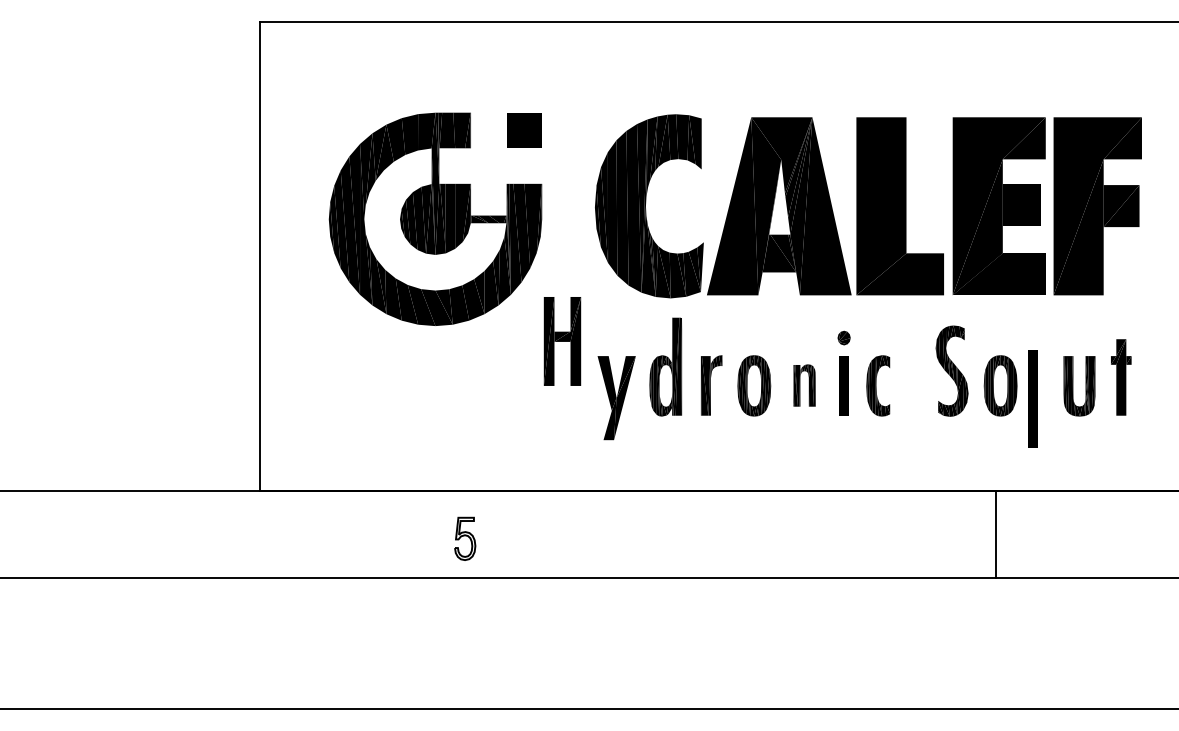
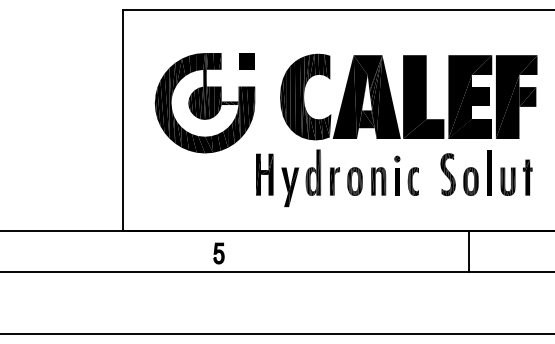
part: (561, 341) -> (264, 174), moved
part: (804, 385) -> (378, 181), size x1.43
line: (1033, 398) -> (489, 172), moved

